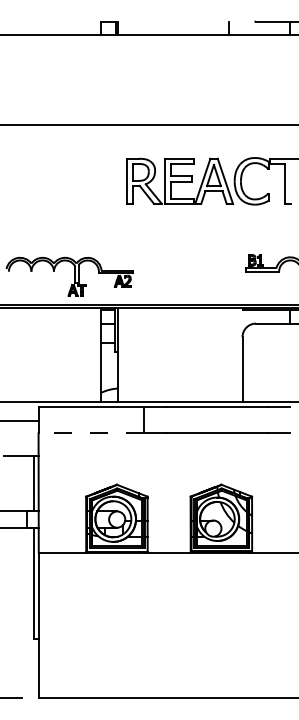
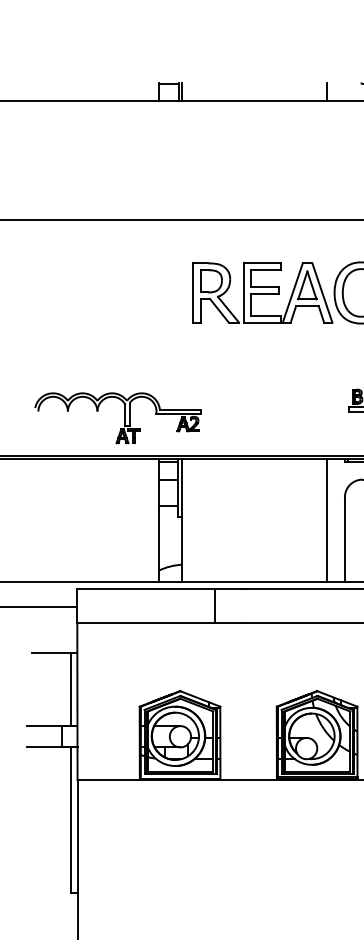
line: (229, 354) -> (327, 520), added
line: (91, 433) -> (146, 623), dashed -> solid

